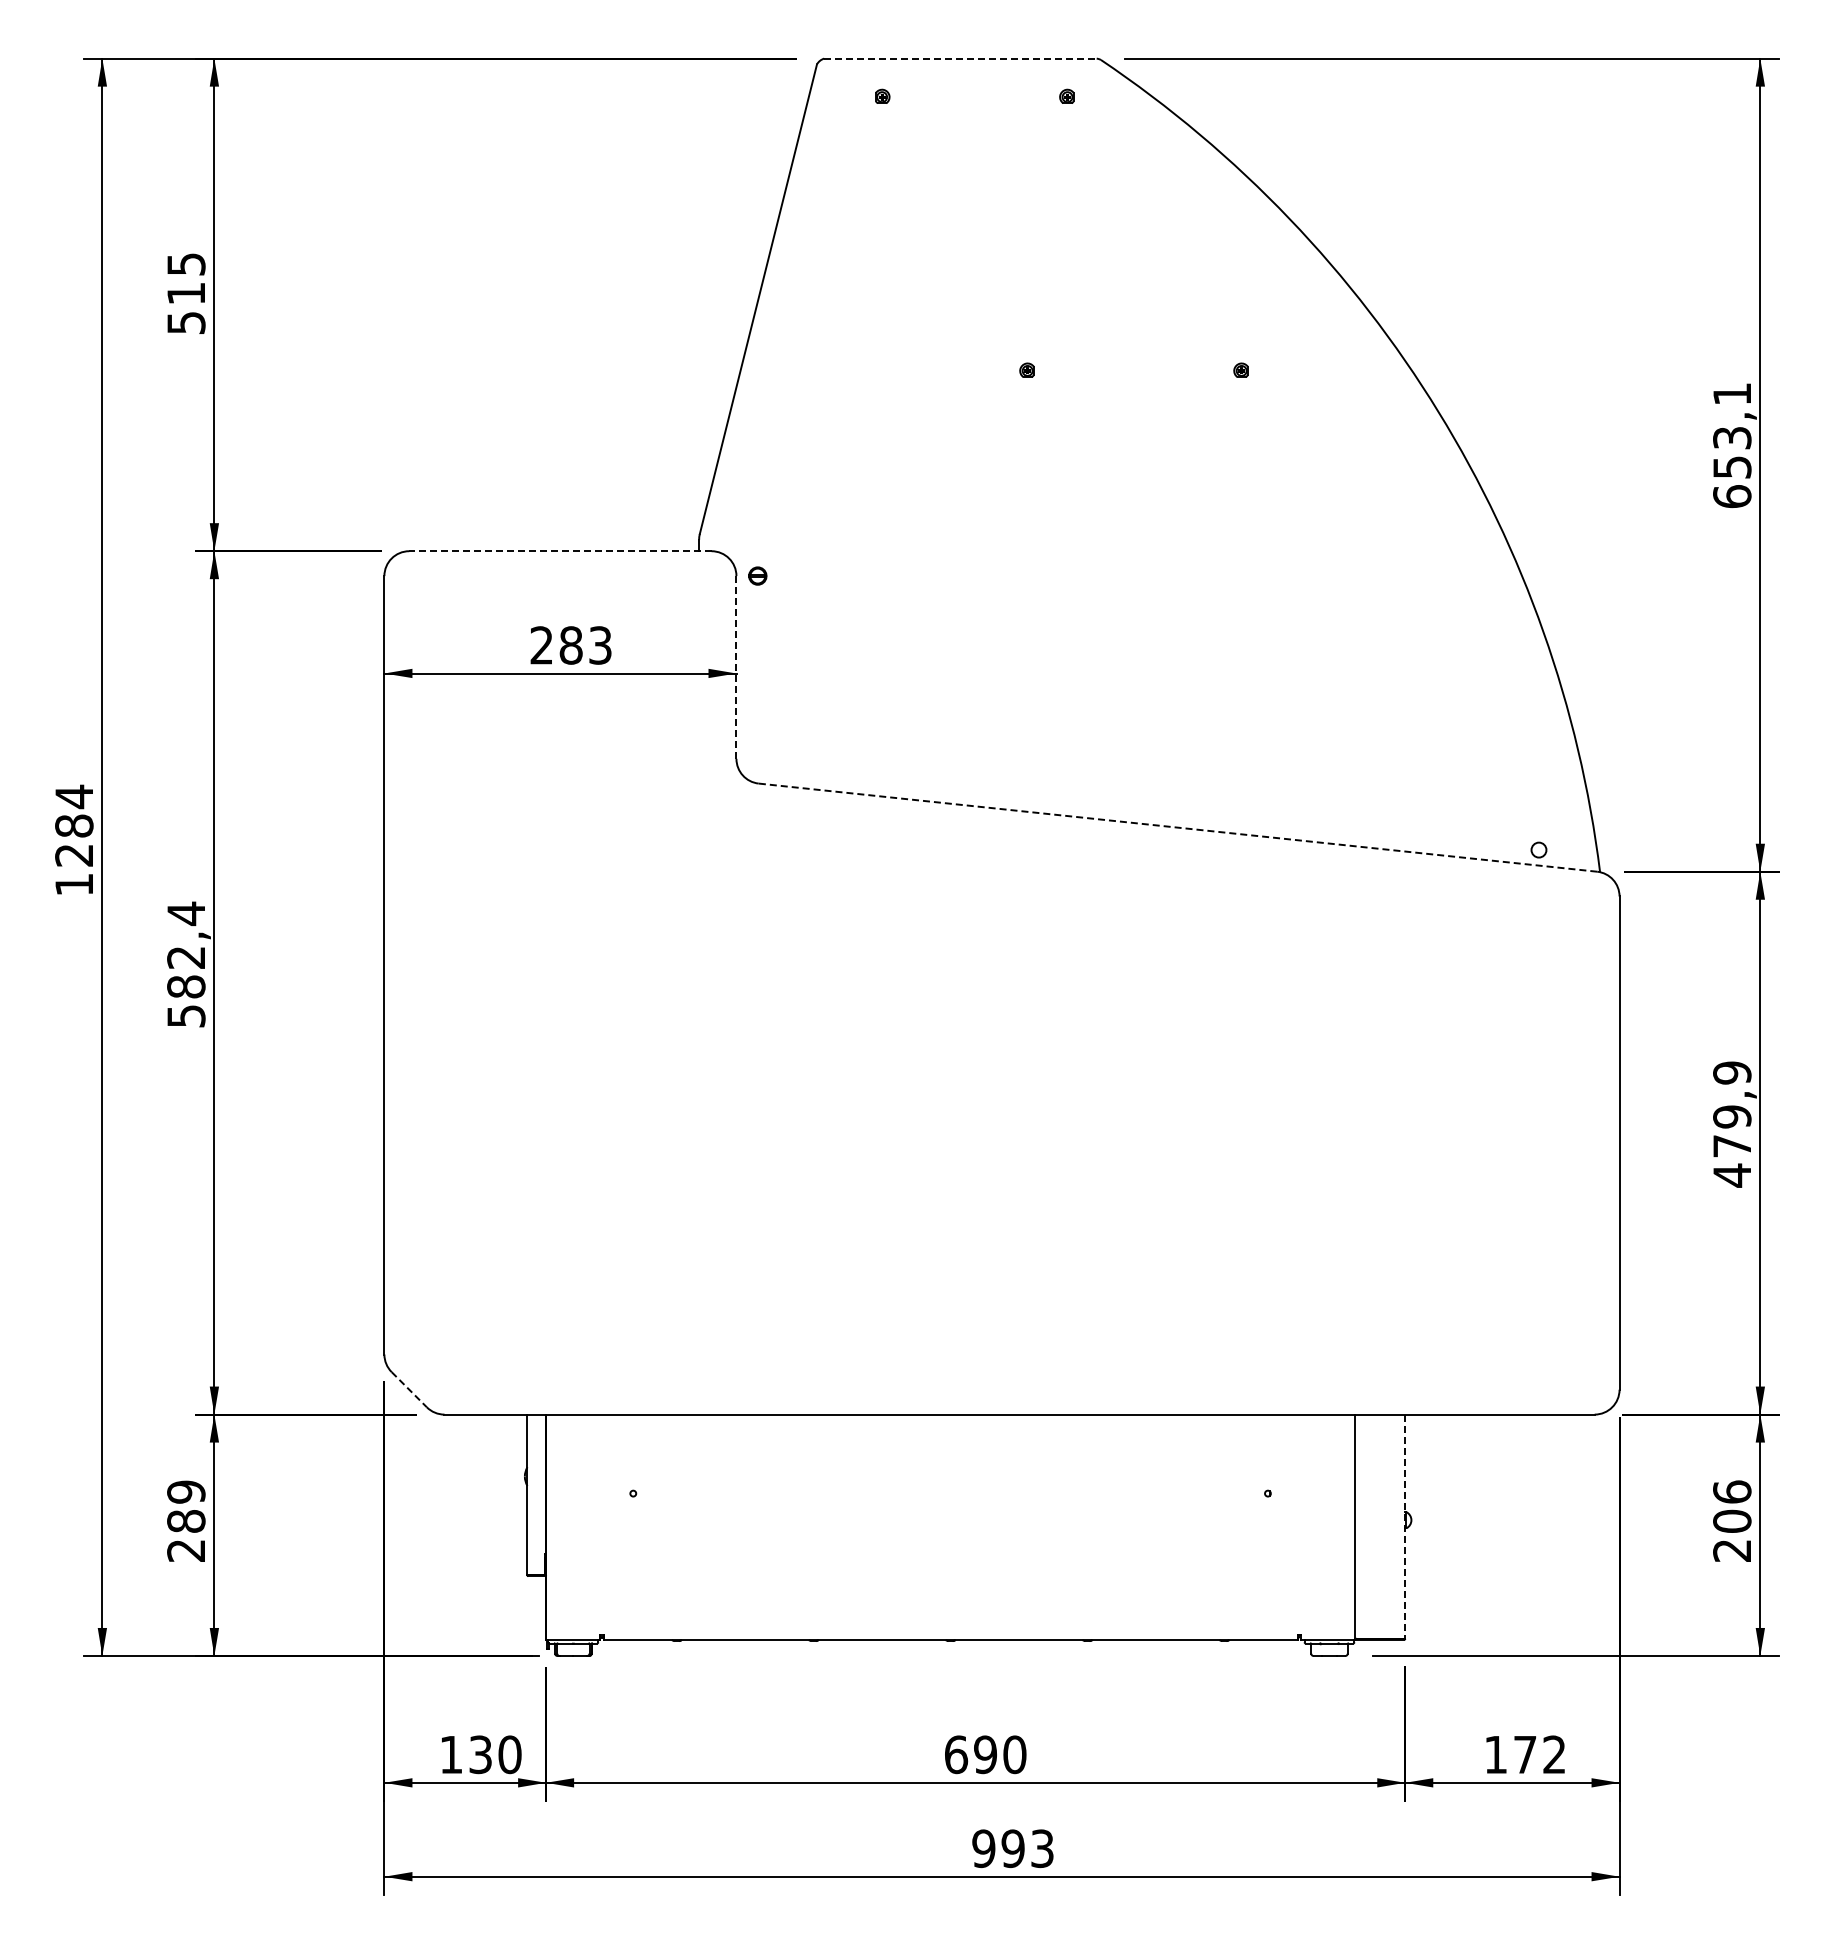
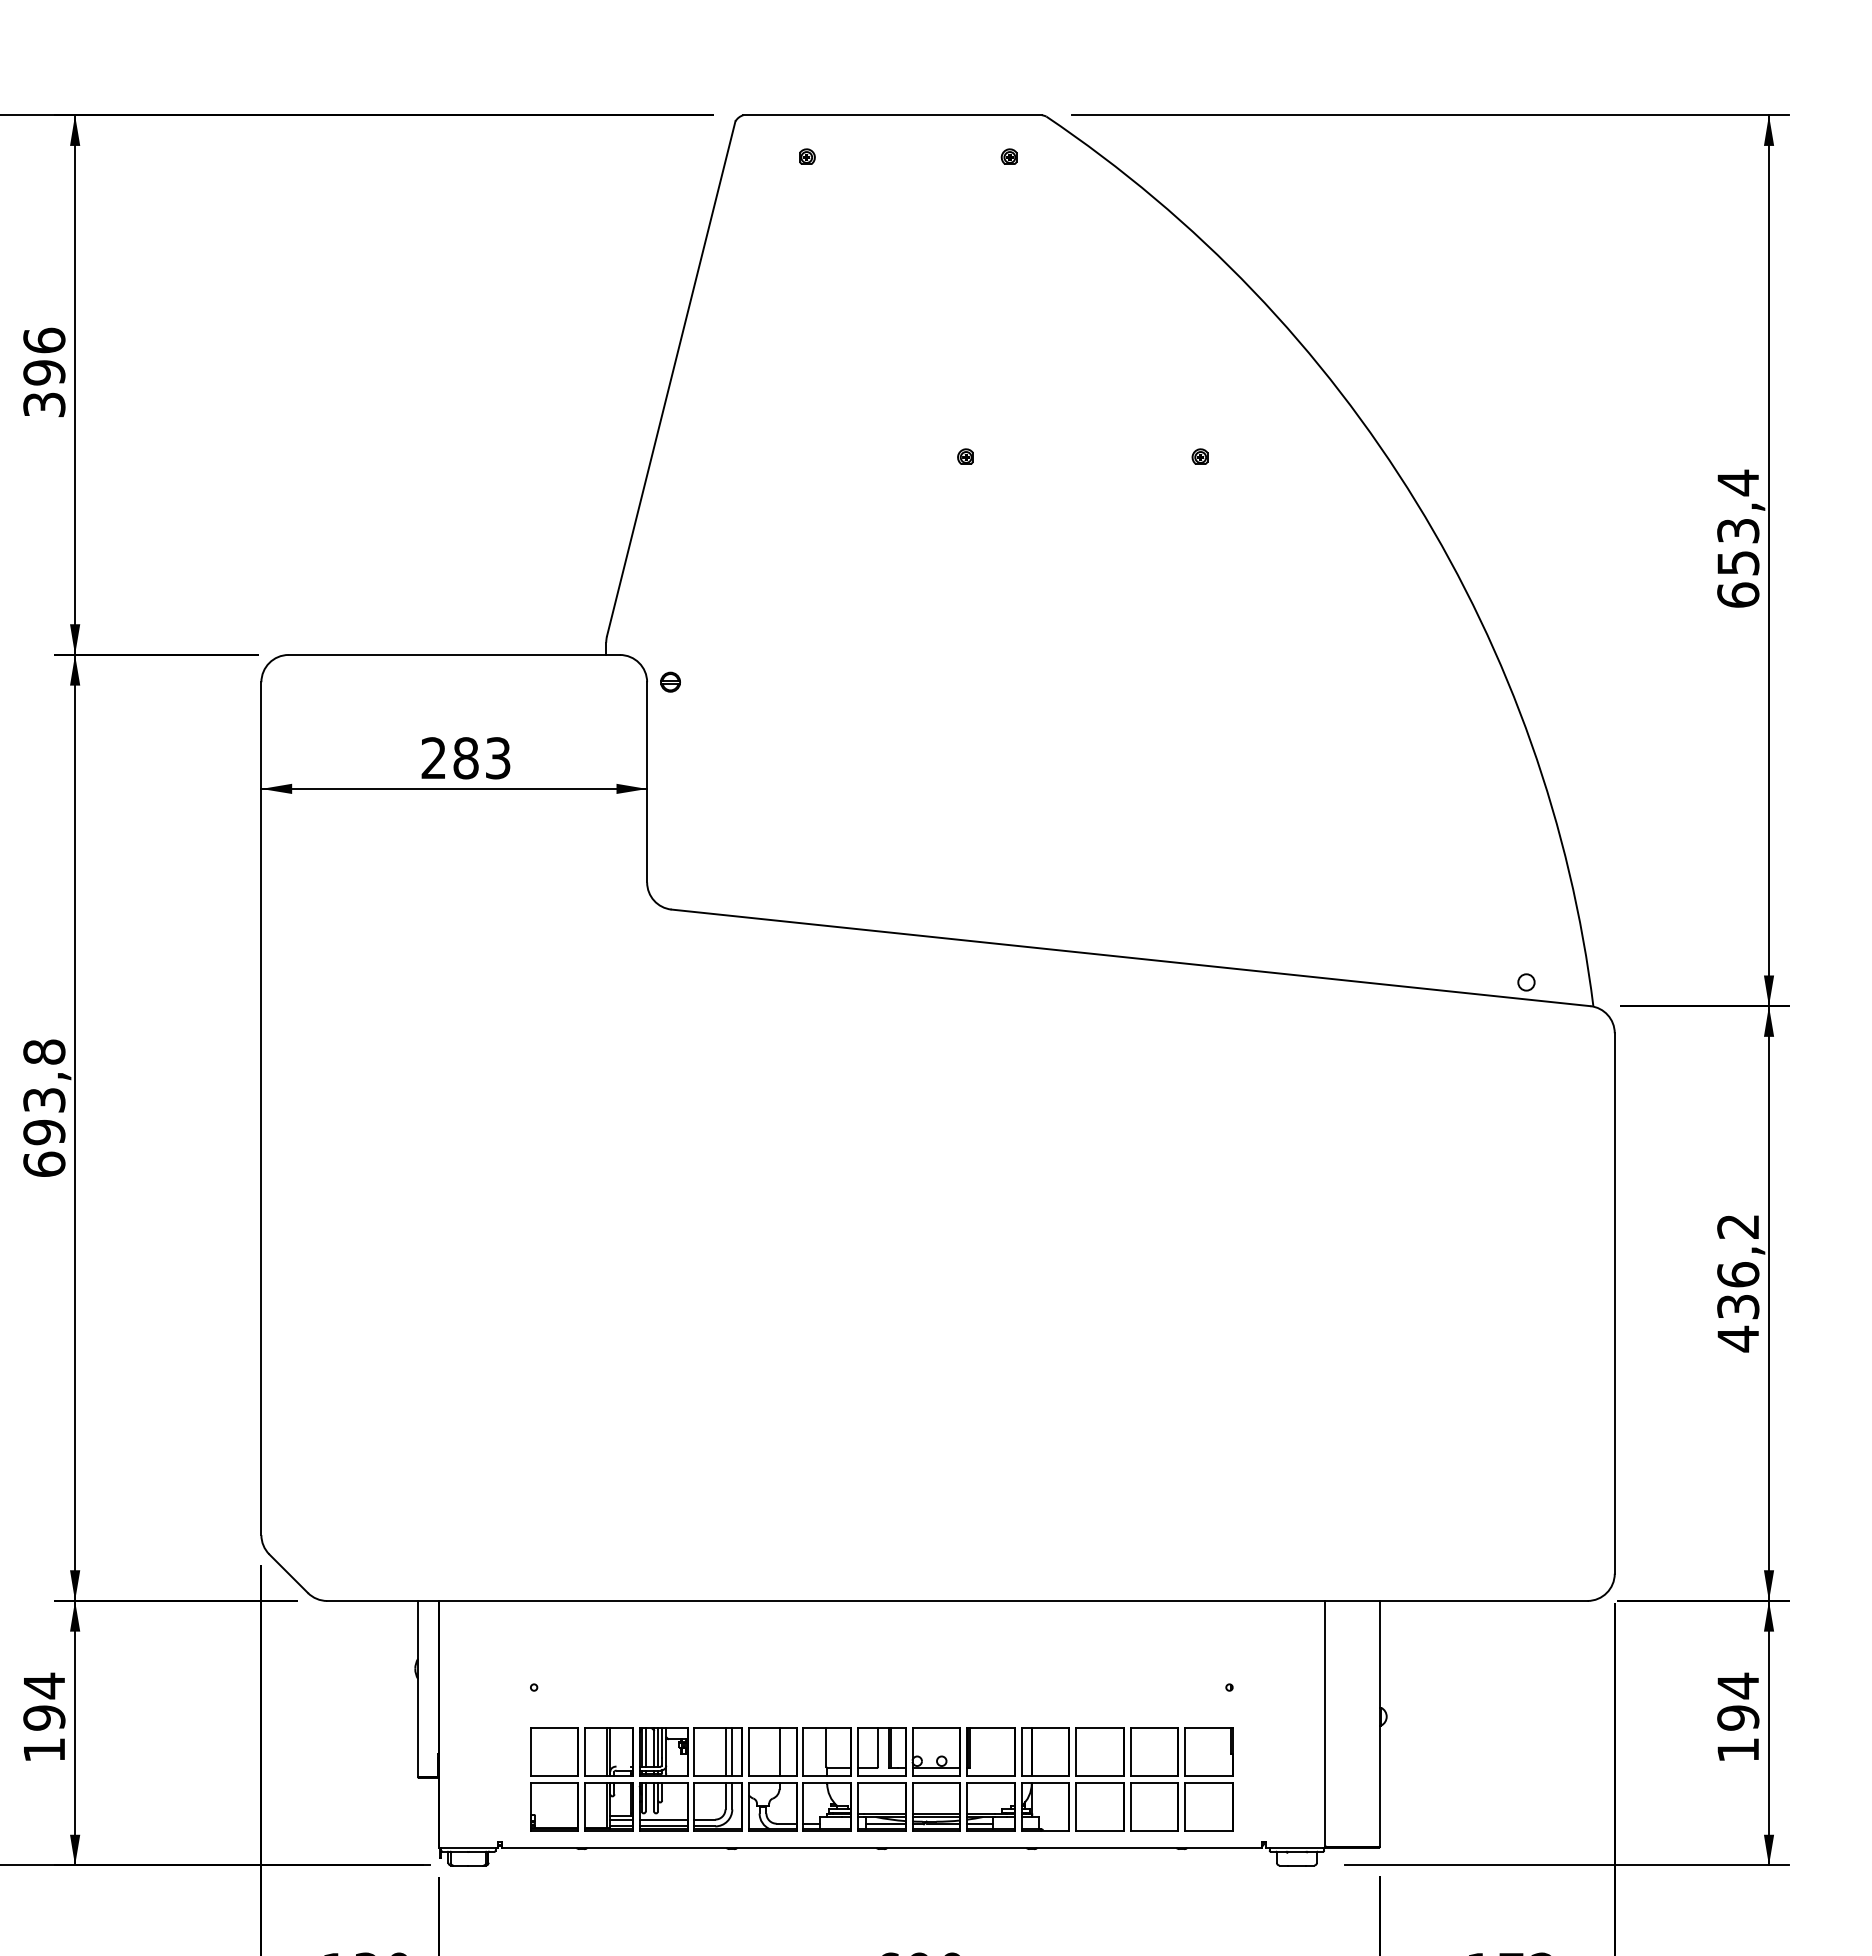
line: (960, 58) -> (892, 115), dashed -> solid
text: (186, 292) -> (44, 371), 515 -> 396
text: (1731, 394) -> (1737, 483), 653,1 -> 653,4
line: (559, 551) -> (453, 655), dashed -> solid
line: (736, 666) -> (647, 781), dashed -> solid
line: (1178, 827) -> (1131, 957), dashed -> solid
text: (186, 964) -> (44, 1107), 582,4 -> 693,8
text: (1732, 1109) -> (1738, 1266), 479,9 -> 436,2
line: (409, 1389) -> (288, 1573), dashed -> solid
text: (186, 1520) -> (44, 1717), 289 -> 194
text: (1732, 1520) -> (1738, 1717), 206 -> 194
line: (1405, 1527) -> (1380, 1724), dashed -> solid
part: (950, 1577) -> (881, 1779), added

